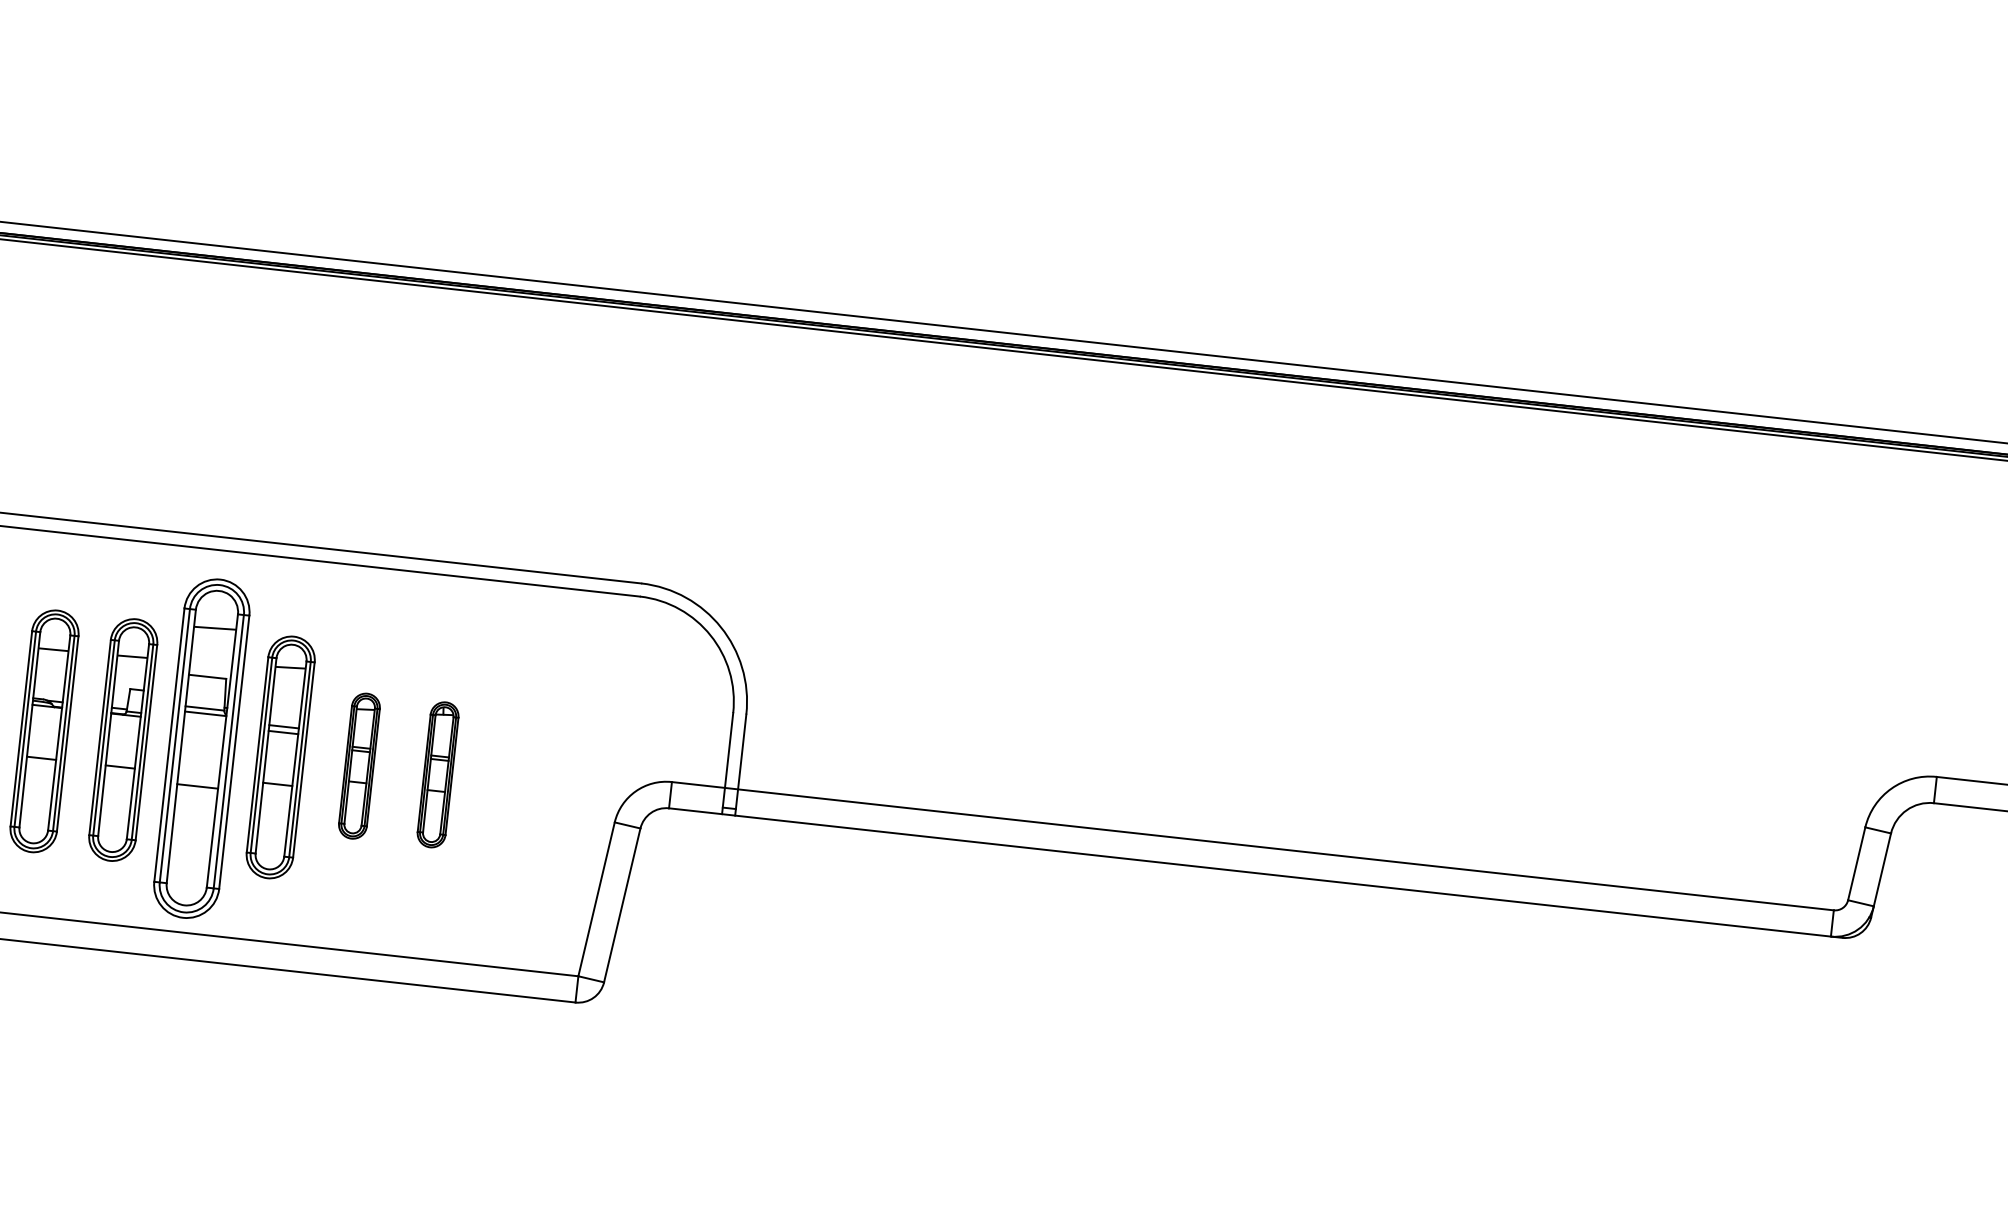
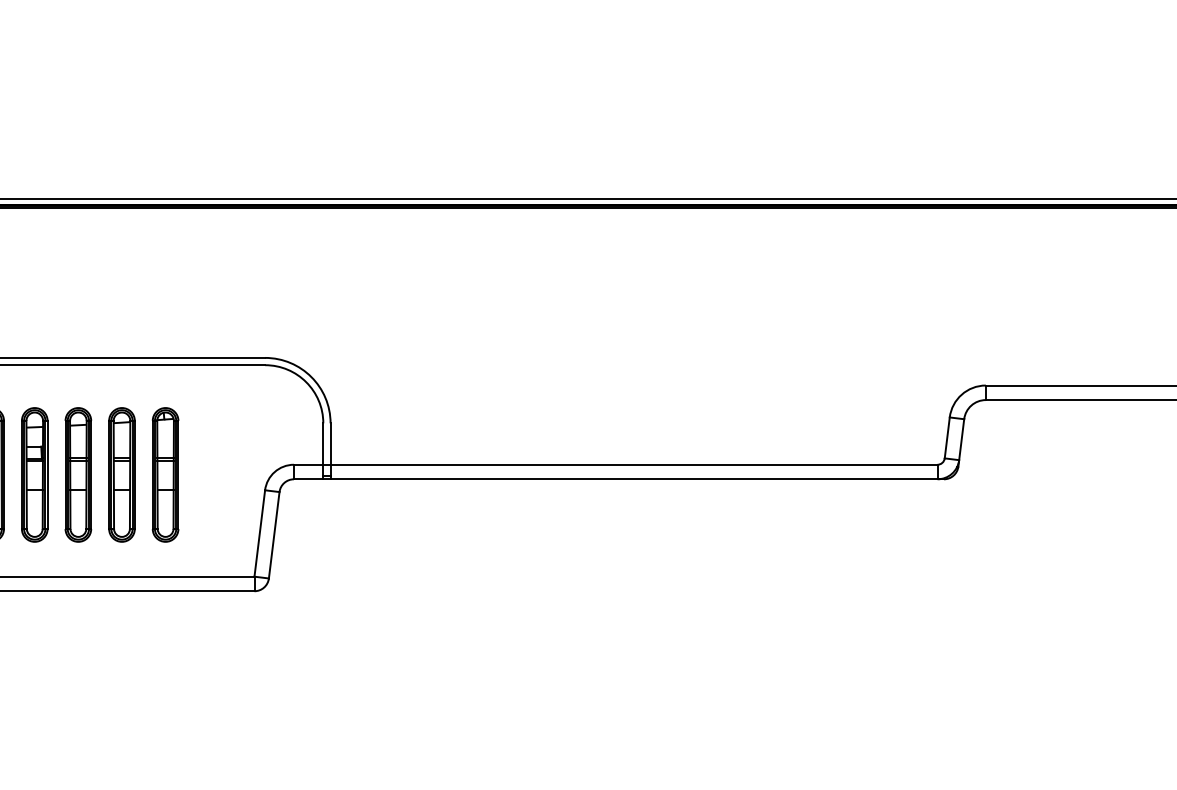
part: (201, 747) -> (34, 474), size x0.71
part: (358, 765) -> (121, 474), size x1.67
part: (438, 774) -> (165, 474), size x1.67

